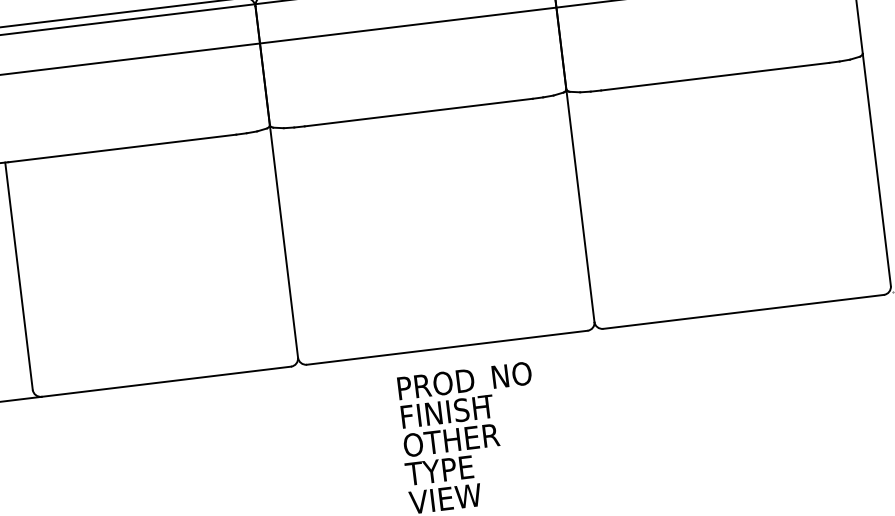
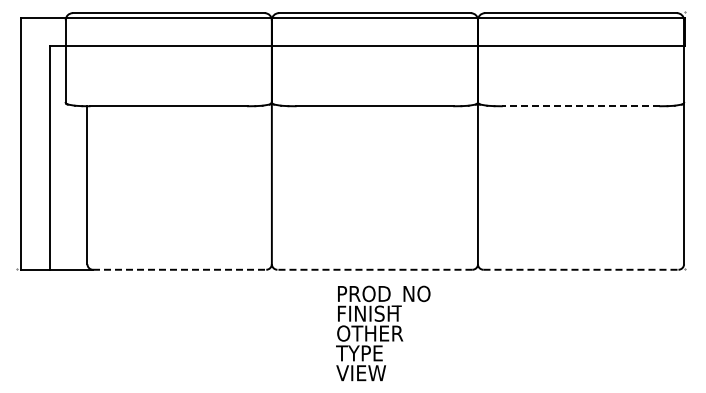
line: (714, 77) -> (580, 106), solid -> dashed
line: (742, 311) -> (580, 269), solid -> dashed
line: (446, 347) -> (374, 269), solid -> dashed
line: (166, 381) -> (179, 269), solid -> dashed

